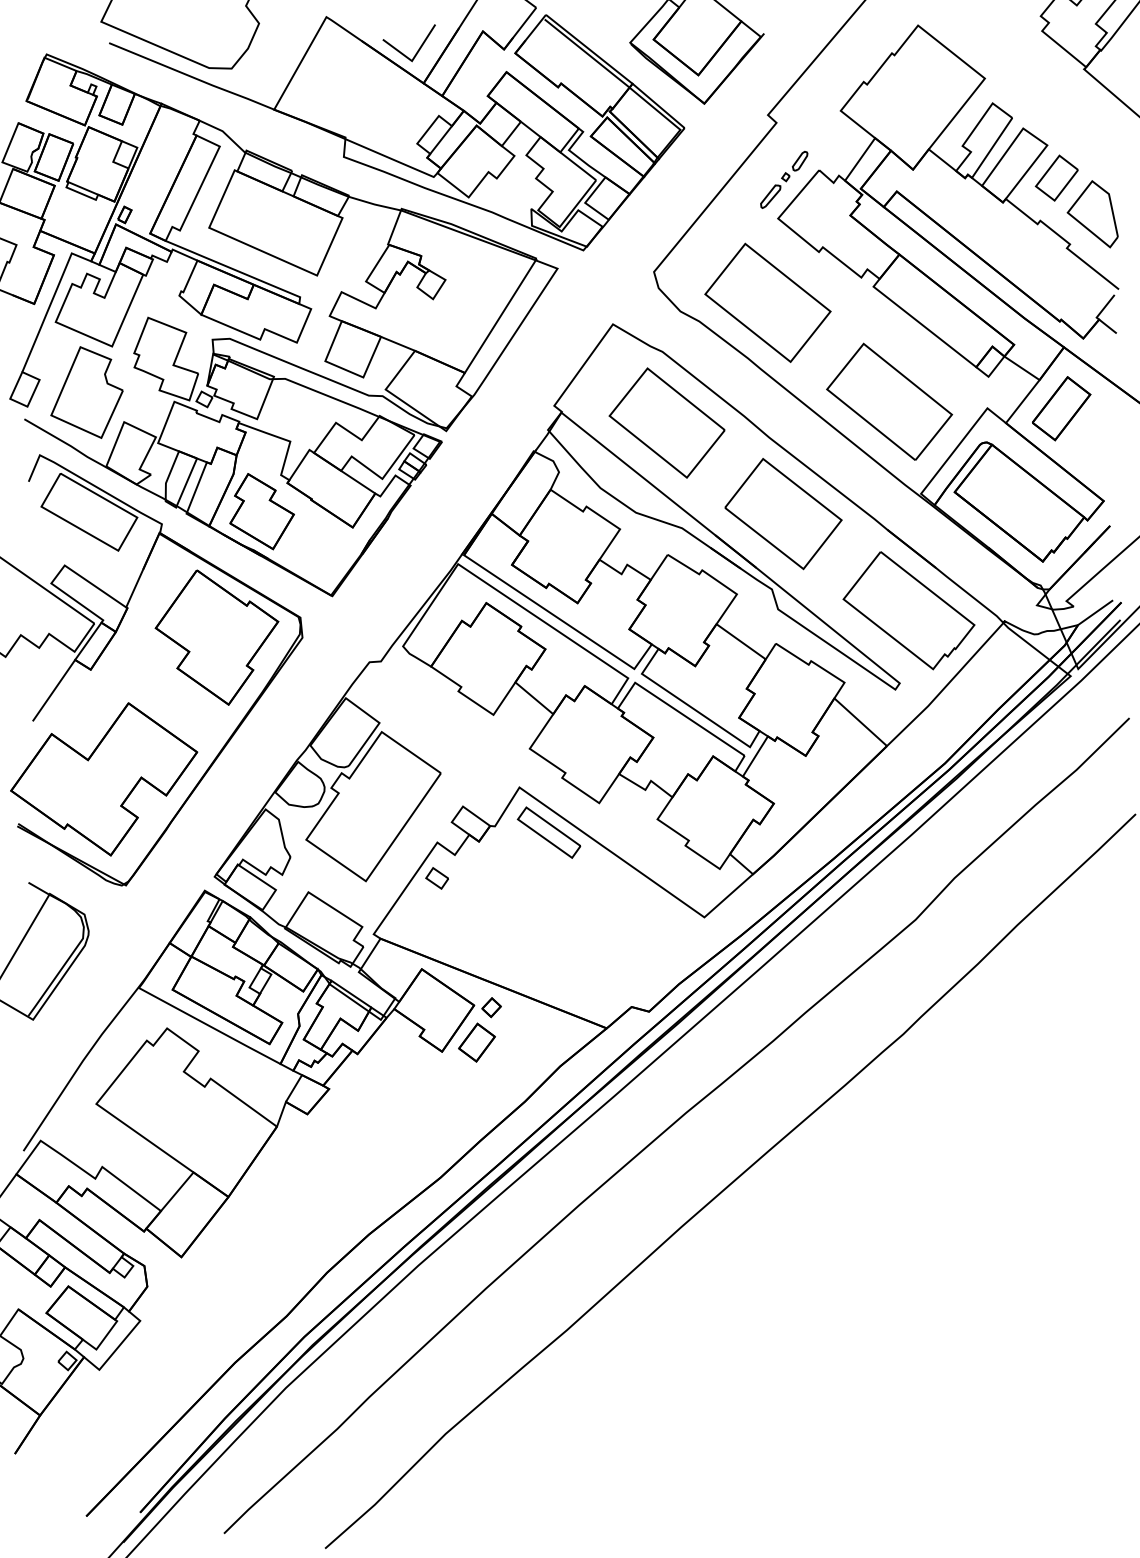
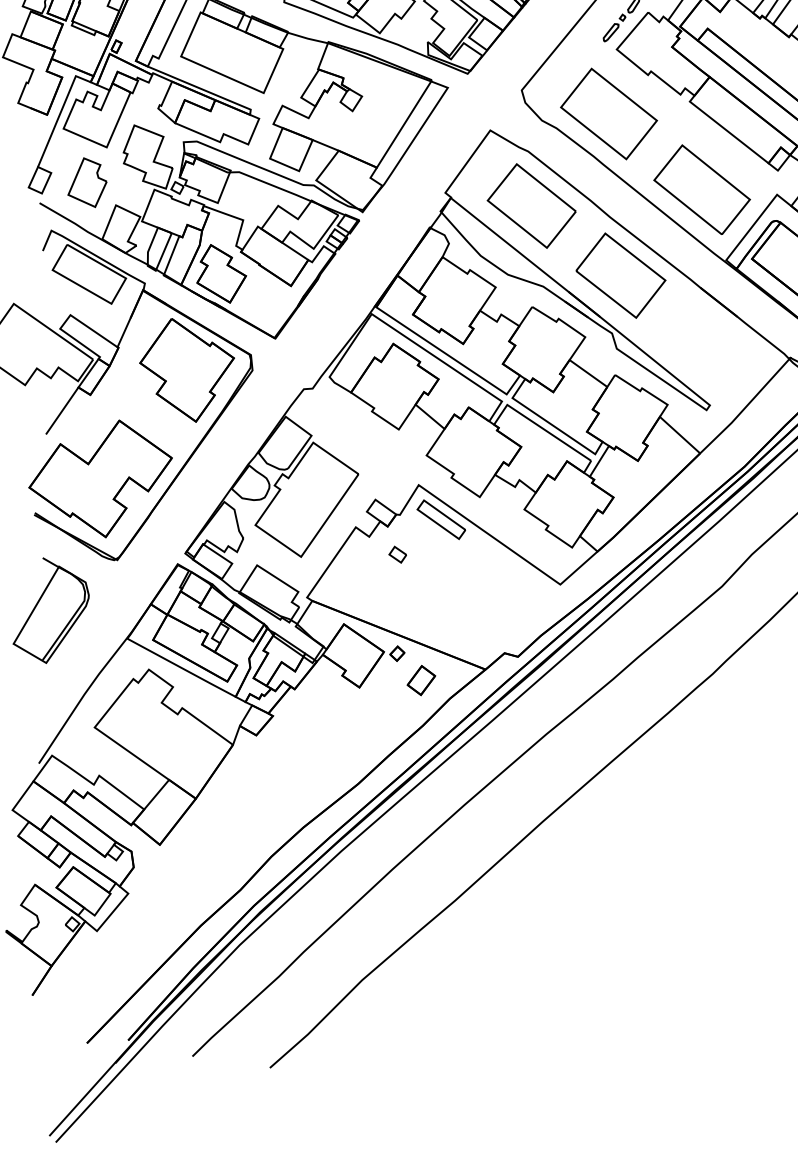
part: (86, 392) -> (87, 182), size x0.7
part: (908, 610) -> (716, 349), removed
part: (436, 878) -> (397, 554), moved
part: (476, 1042) -> (421, 680), moved

